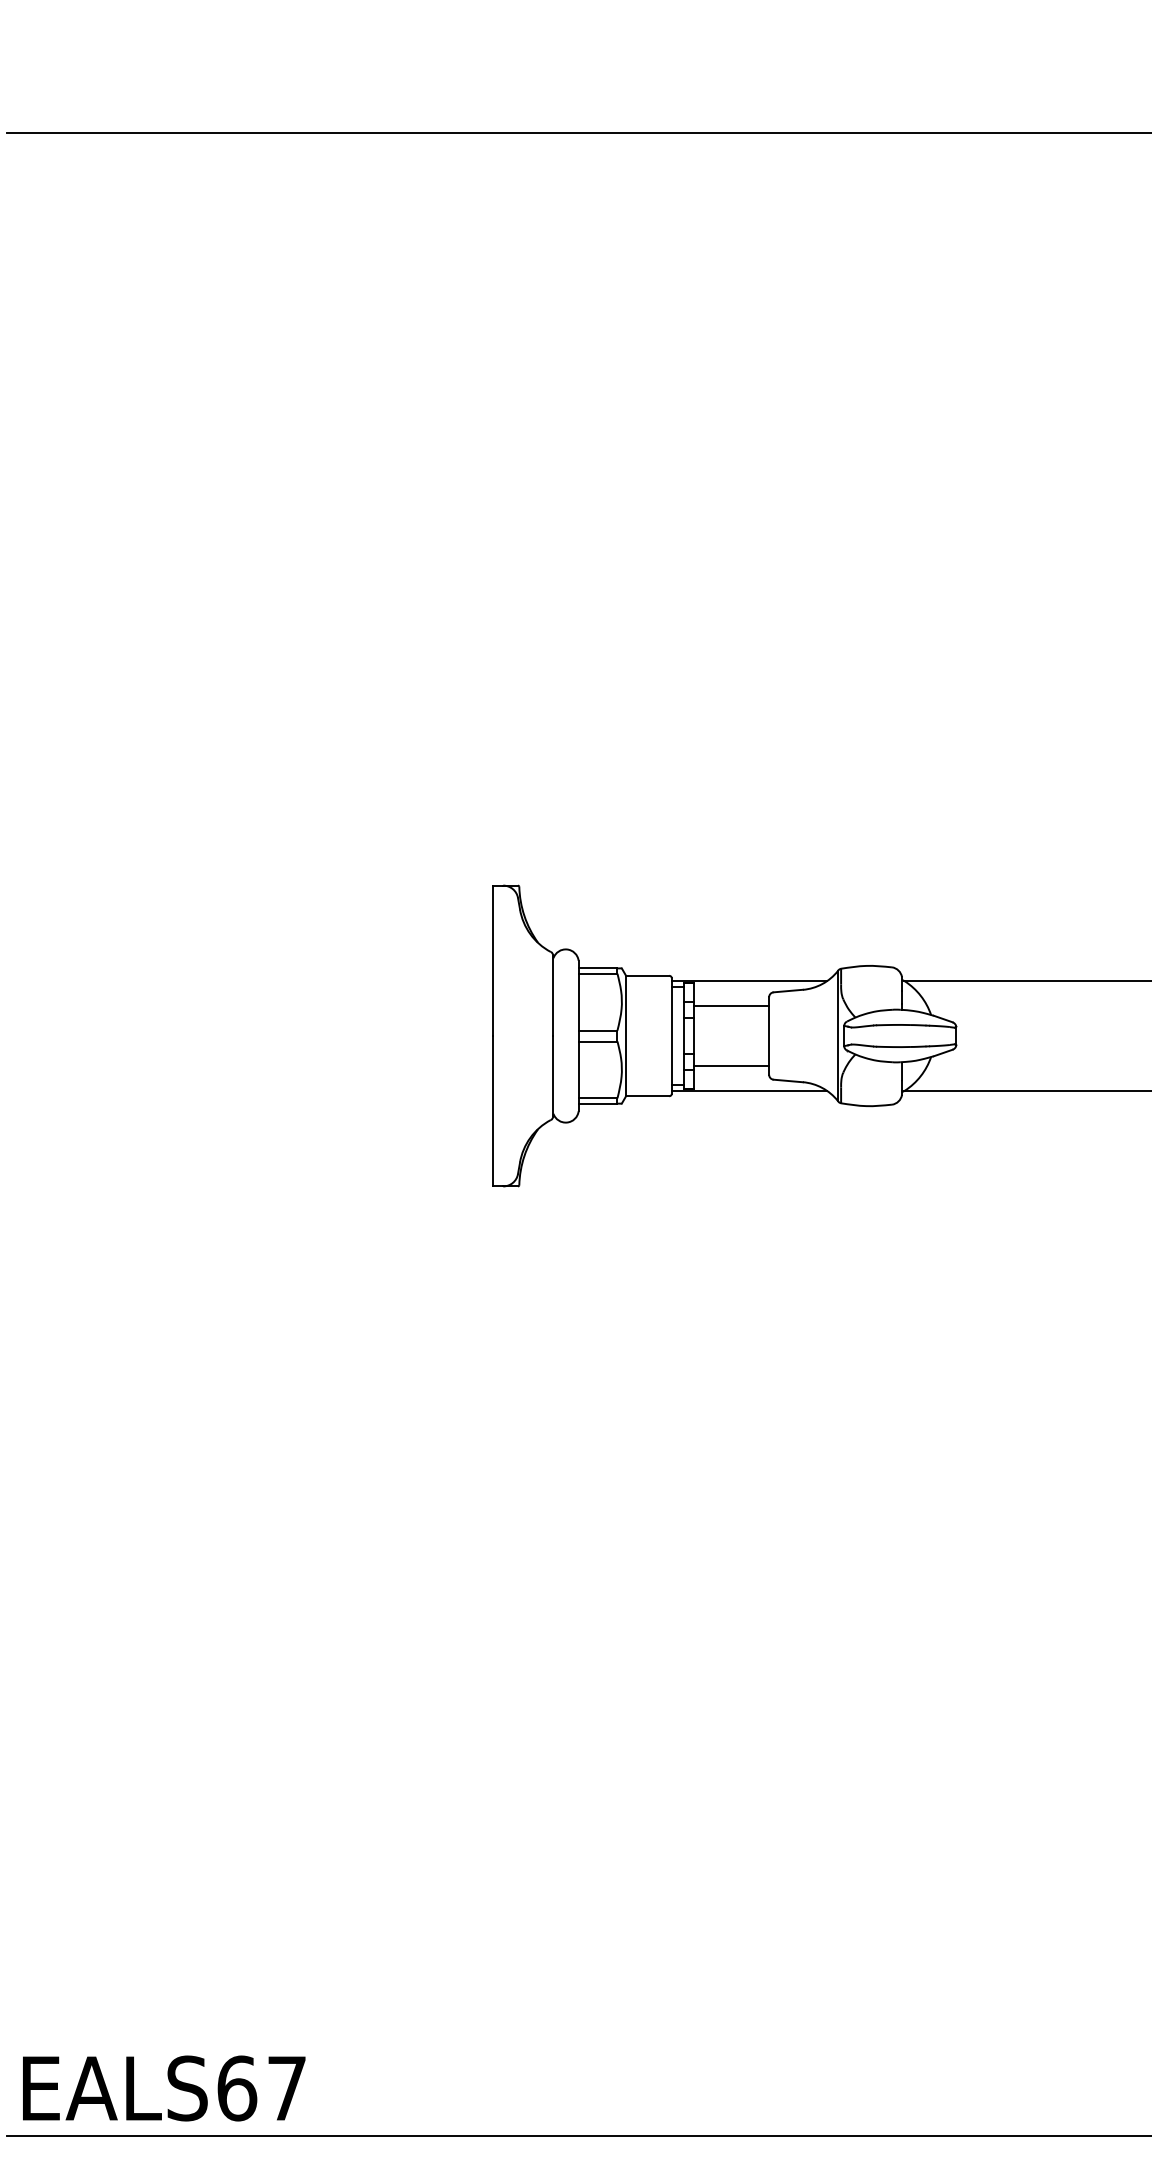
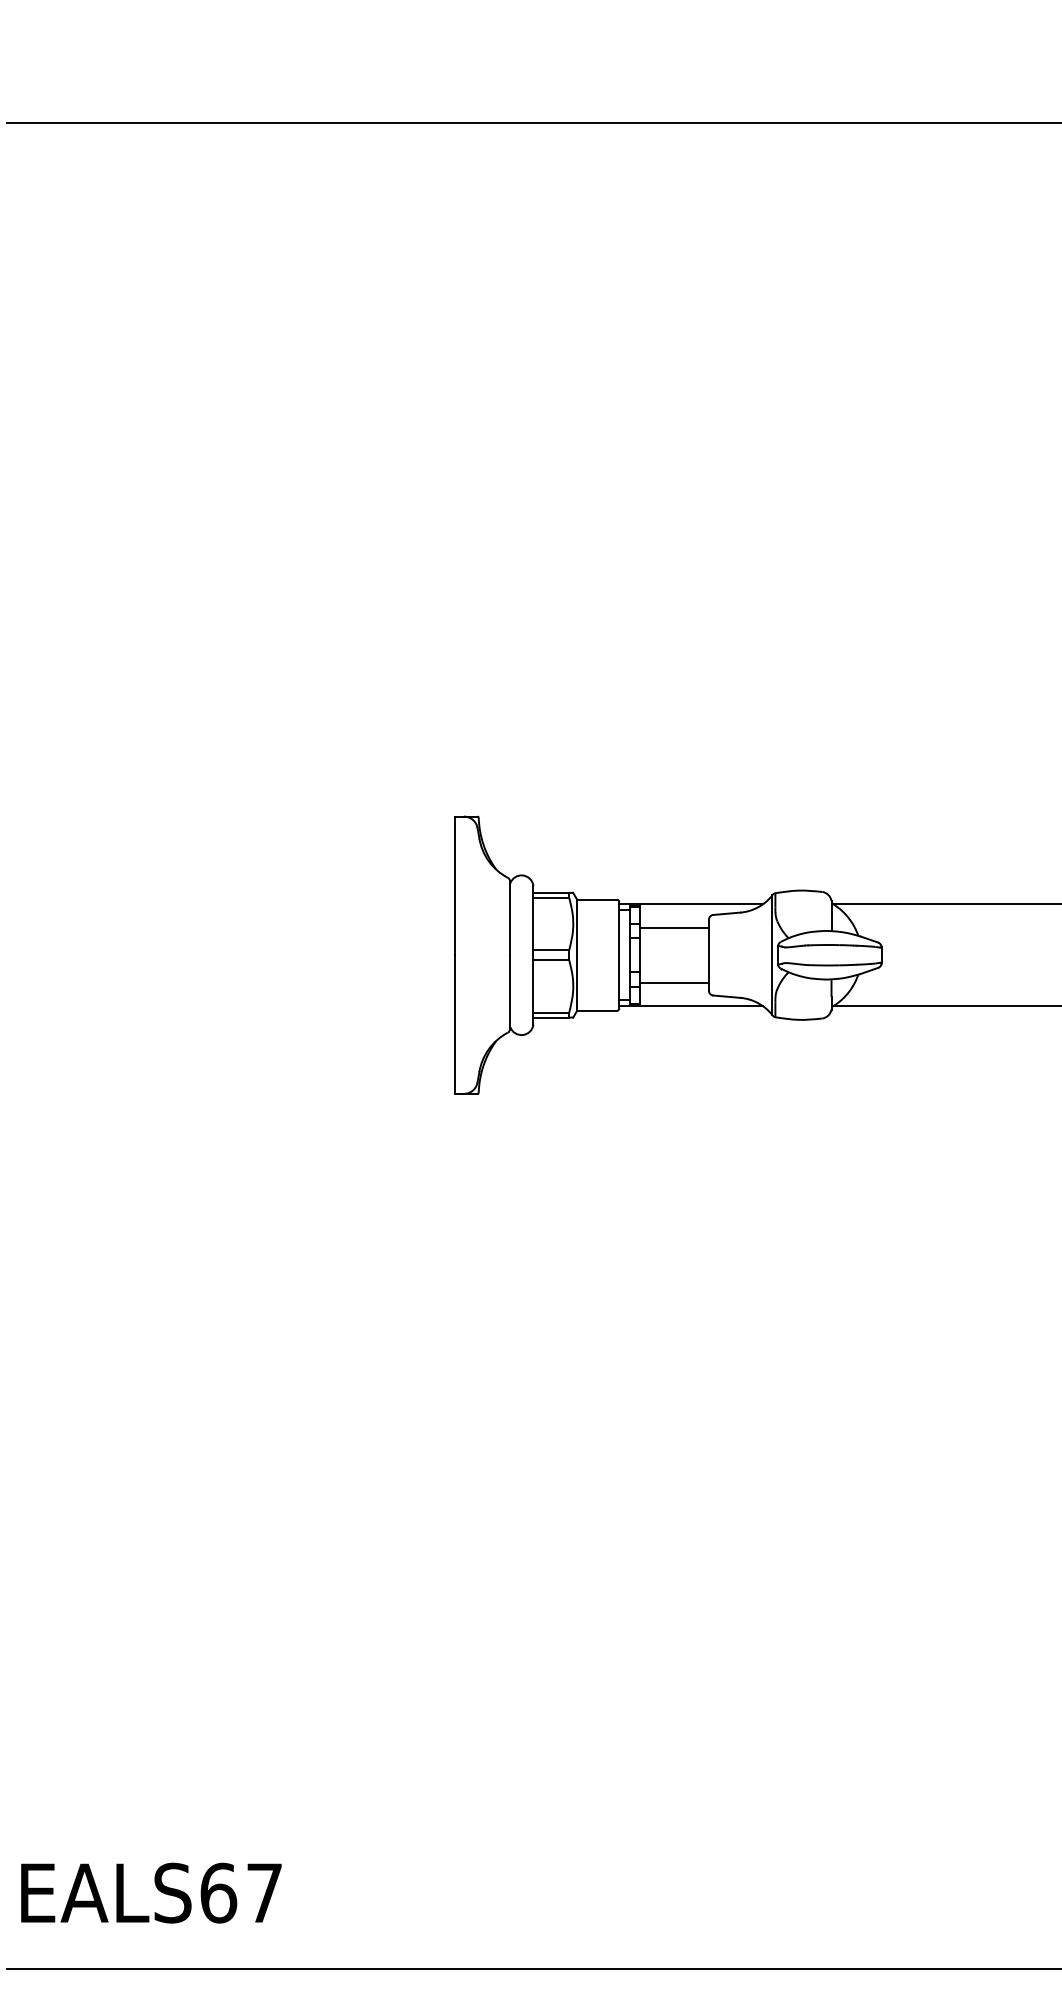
text: (164, 2088) -> (151, 1893), moved

